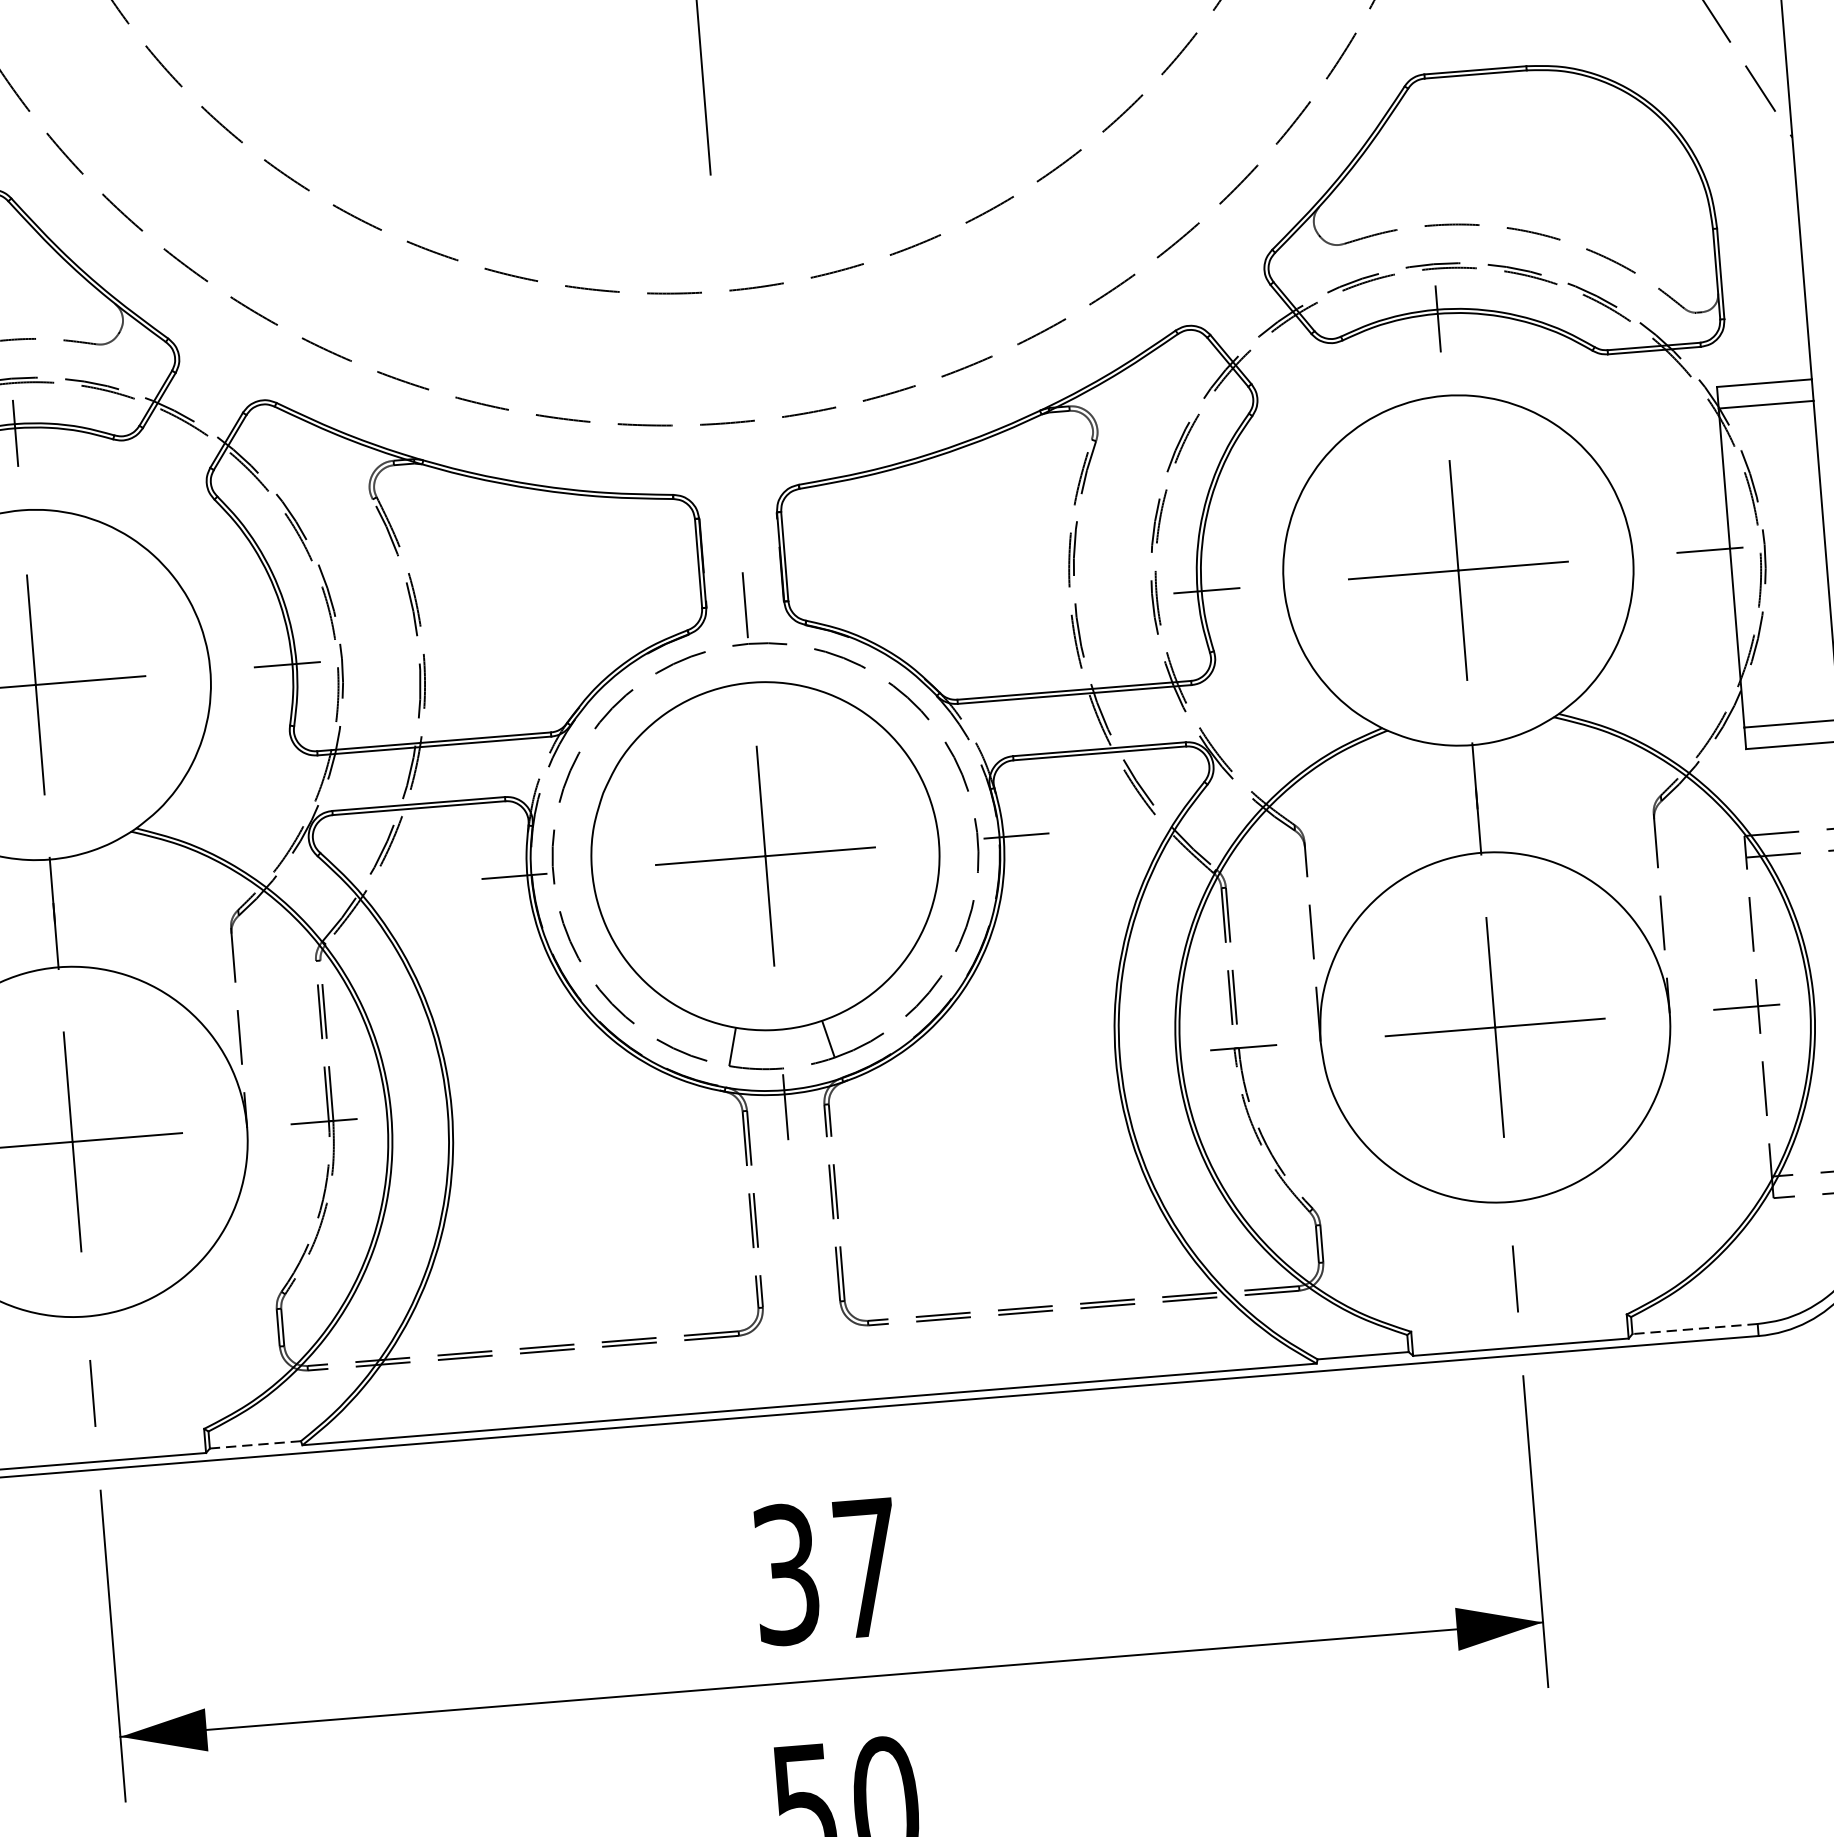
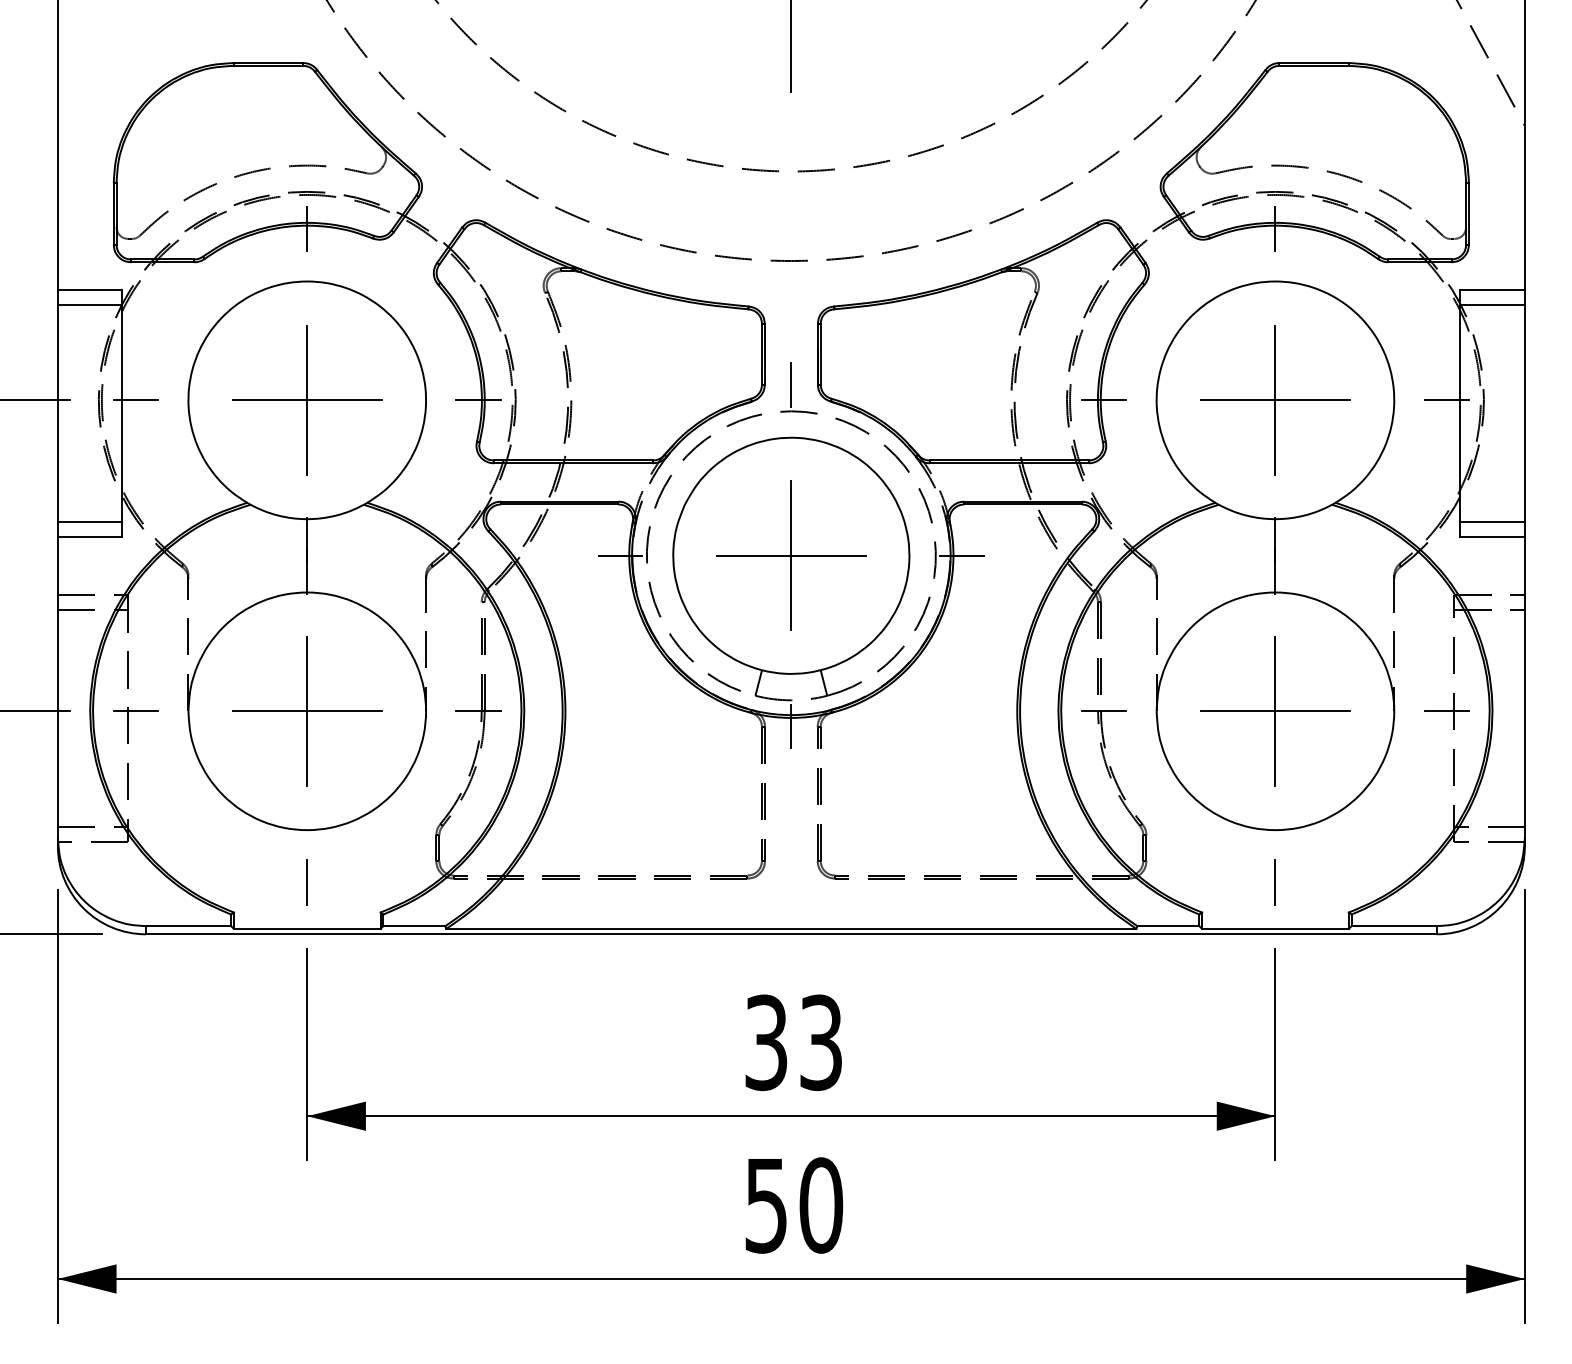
line: (1695, 1329) -> (1394, 926), dashed -> solid
line: (255, 1445) -> (414, 926), dashed -> solid
text: (865, 1567) -> (820, 1042), 37 -> 33

